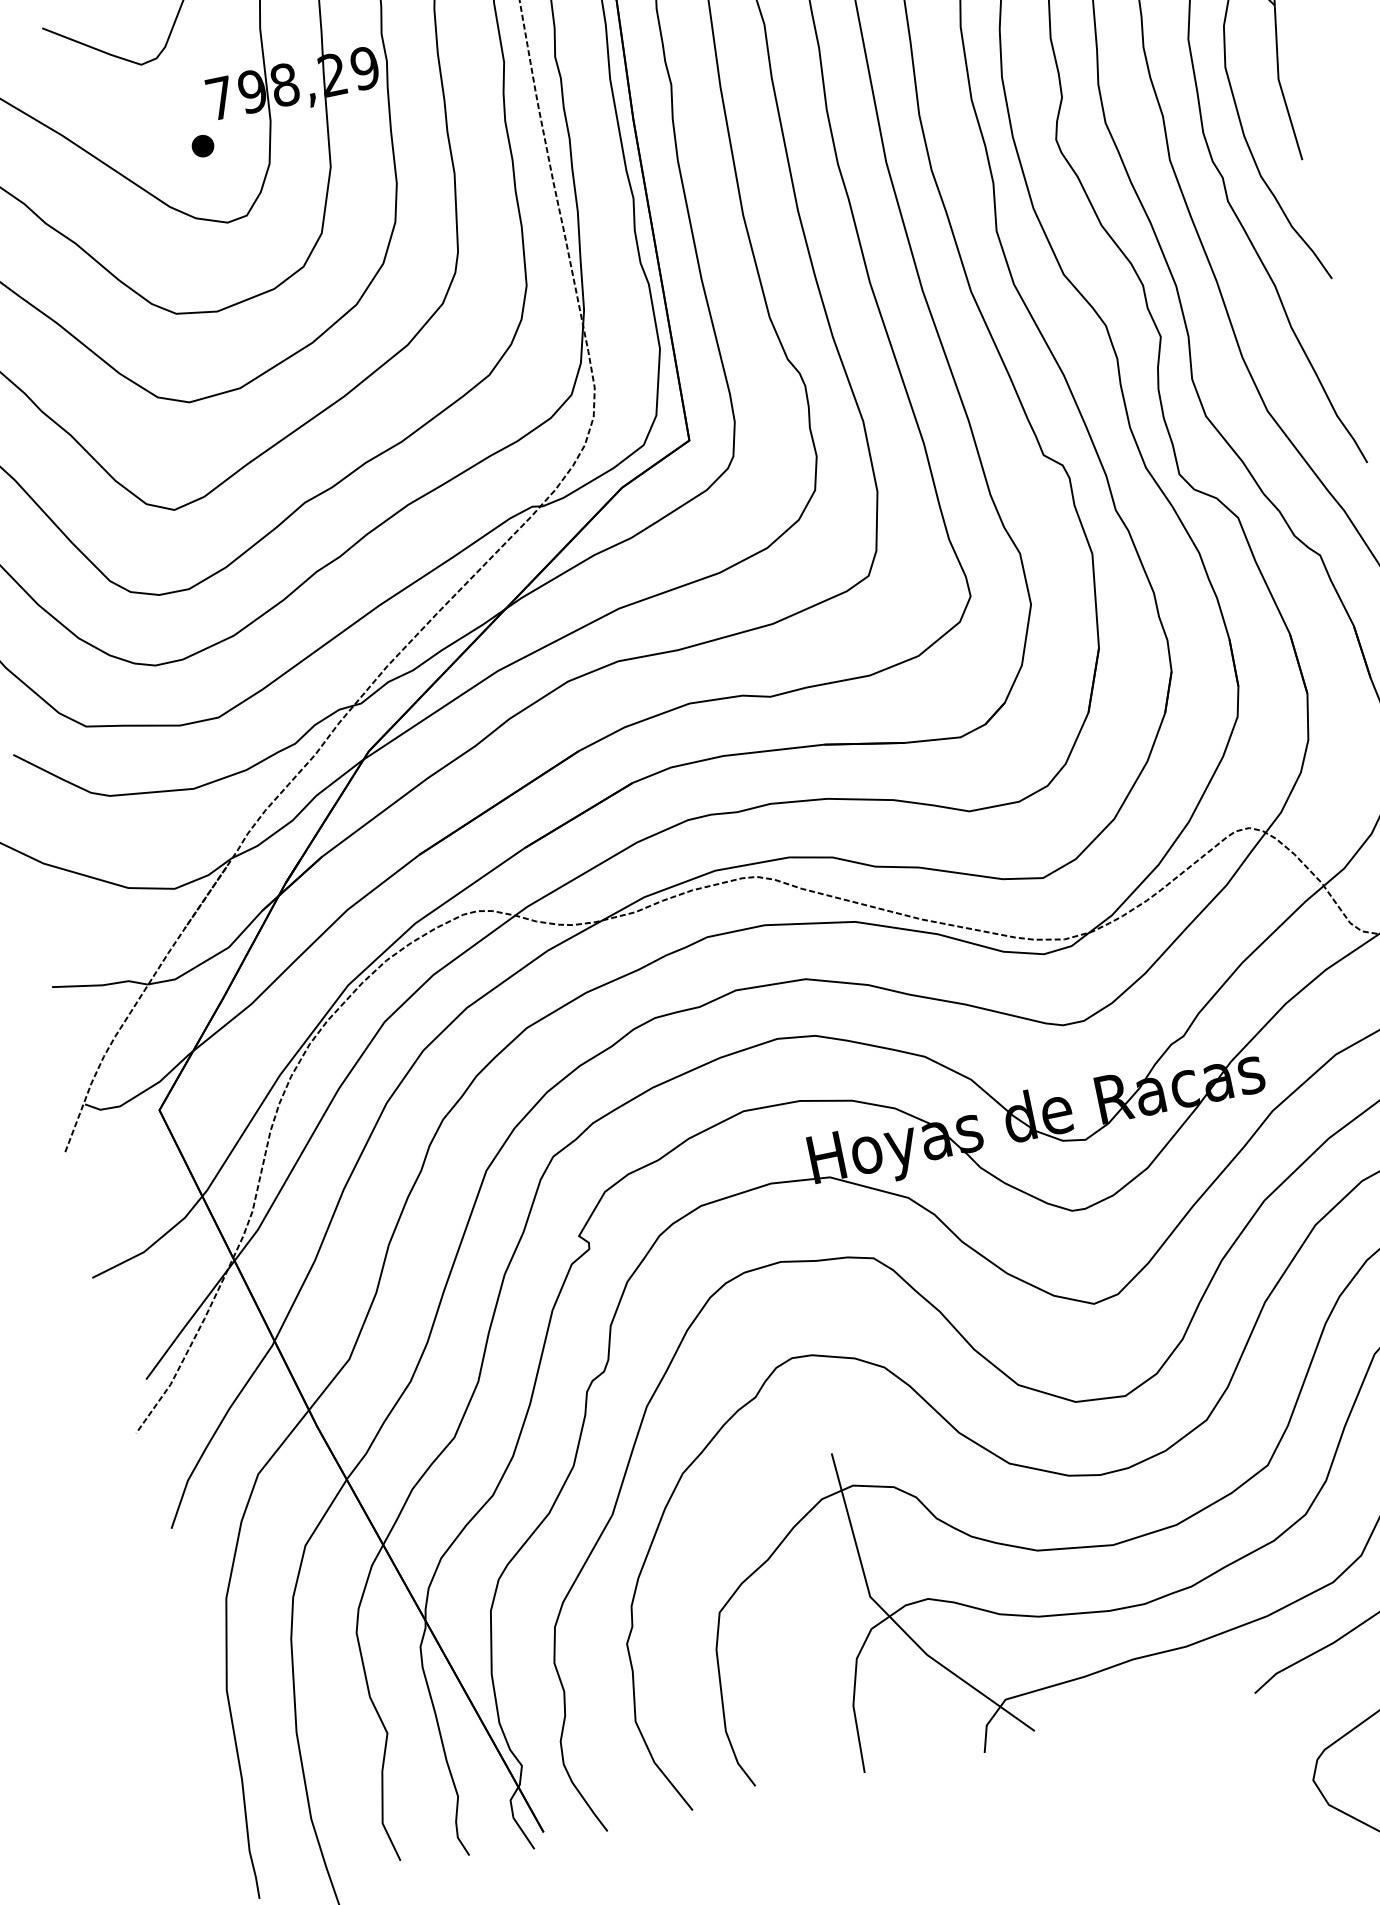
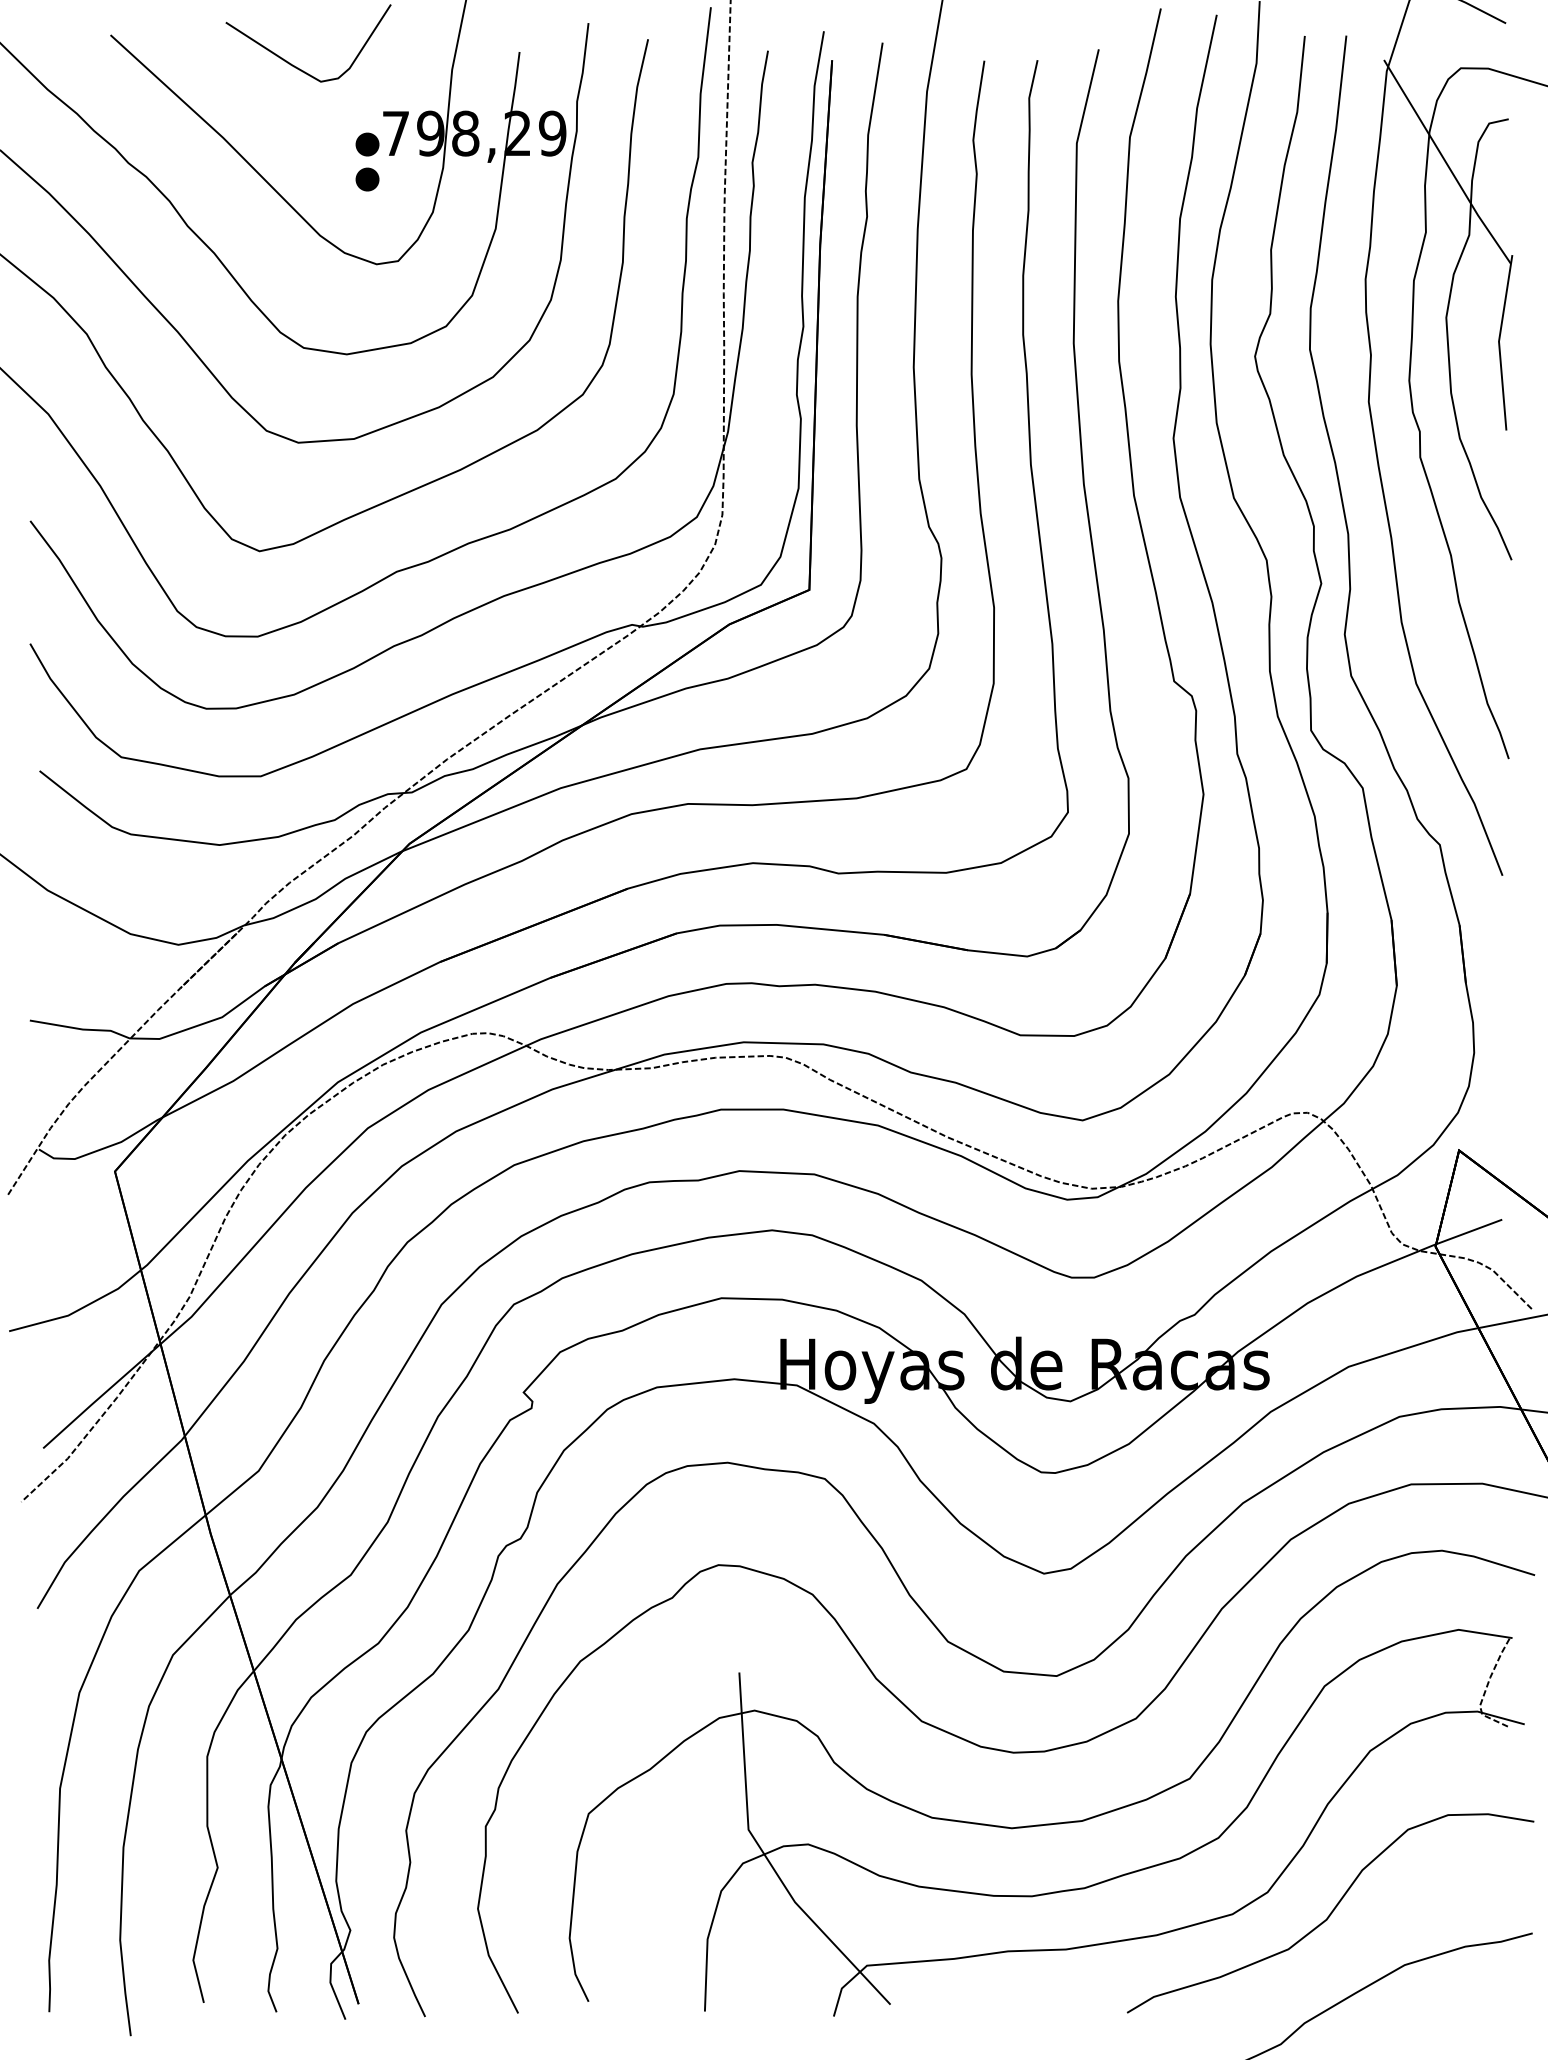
part: (196, 113) -> (367, 144), added

